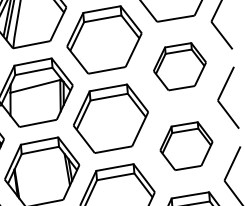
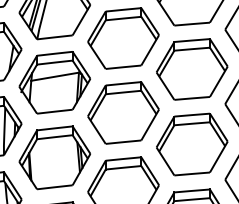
part: (180, 66) -> (192, 69), size x1.43
part: (186, 146) -> (192, 144), size x1.43

